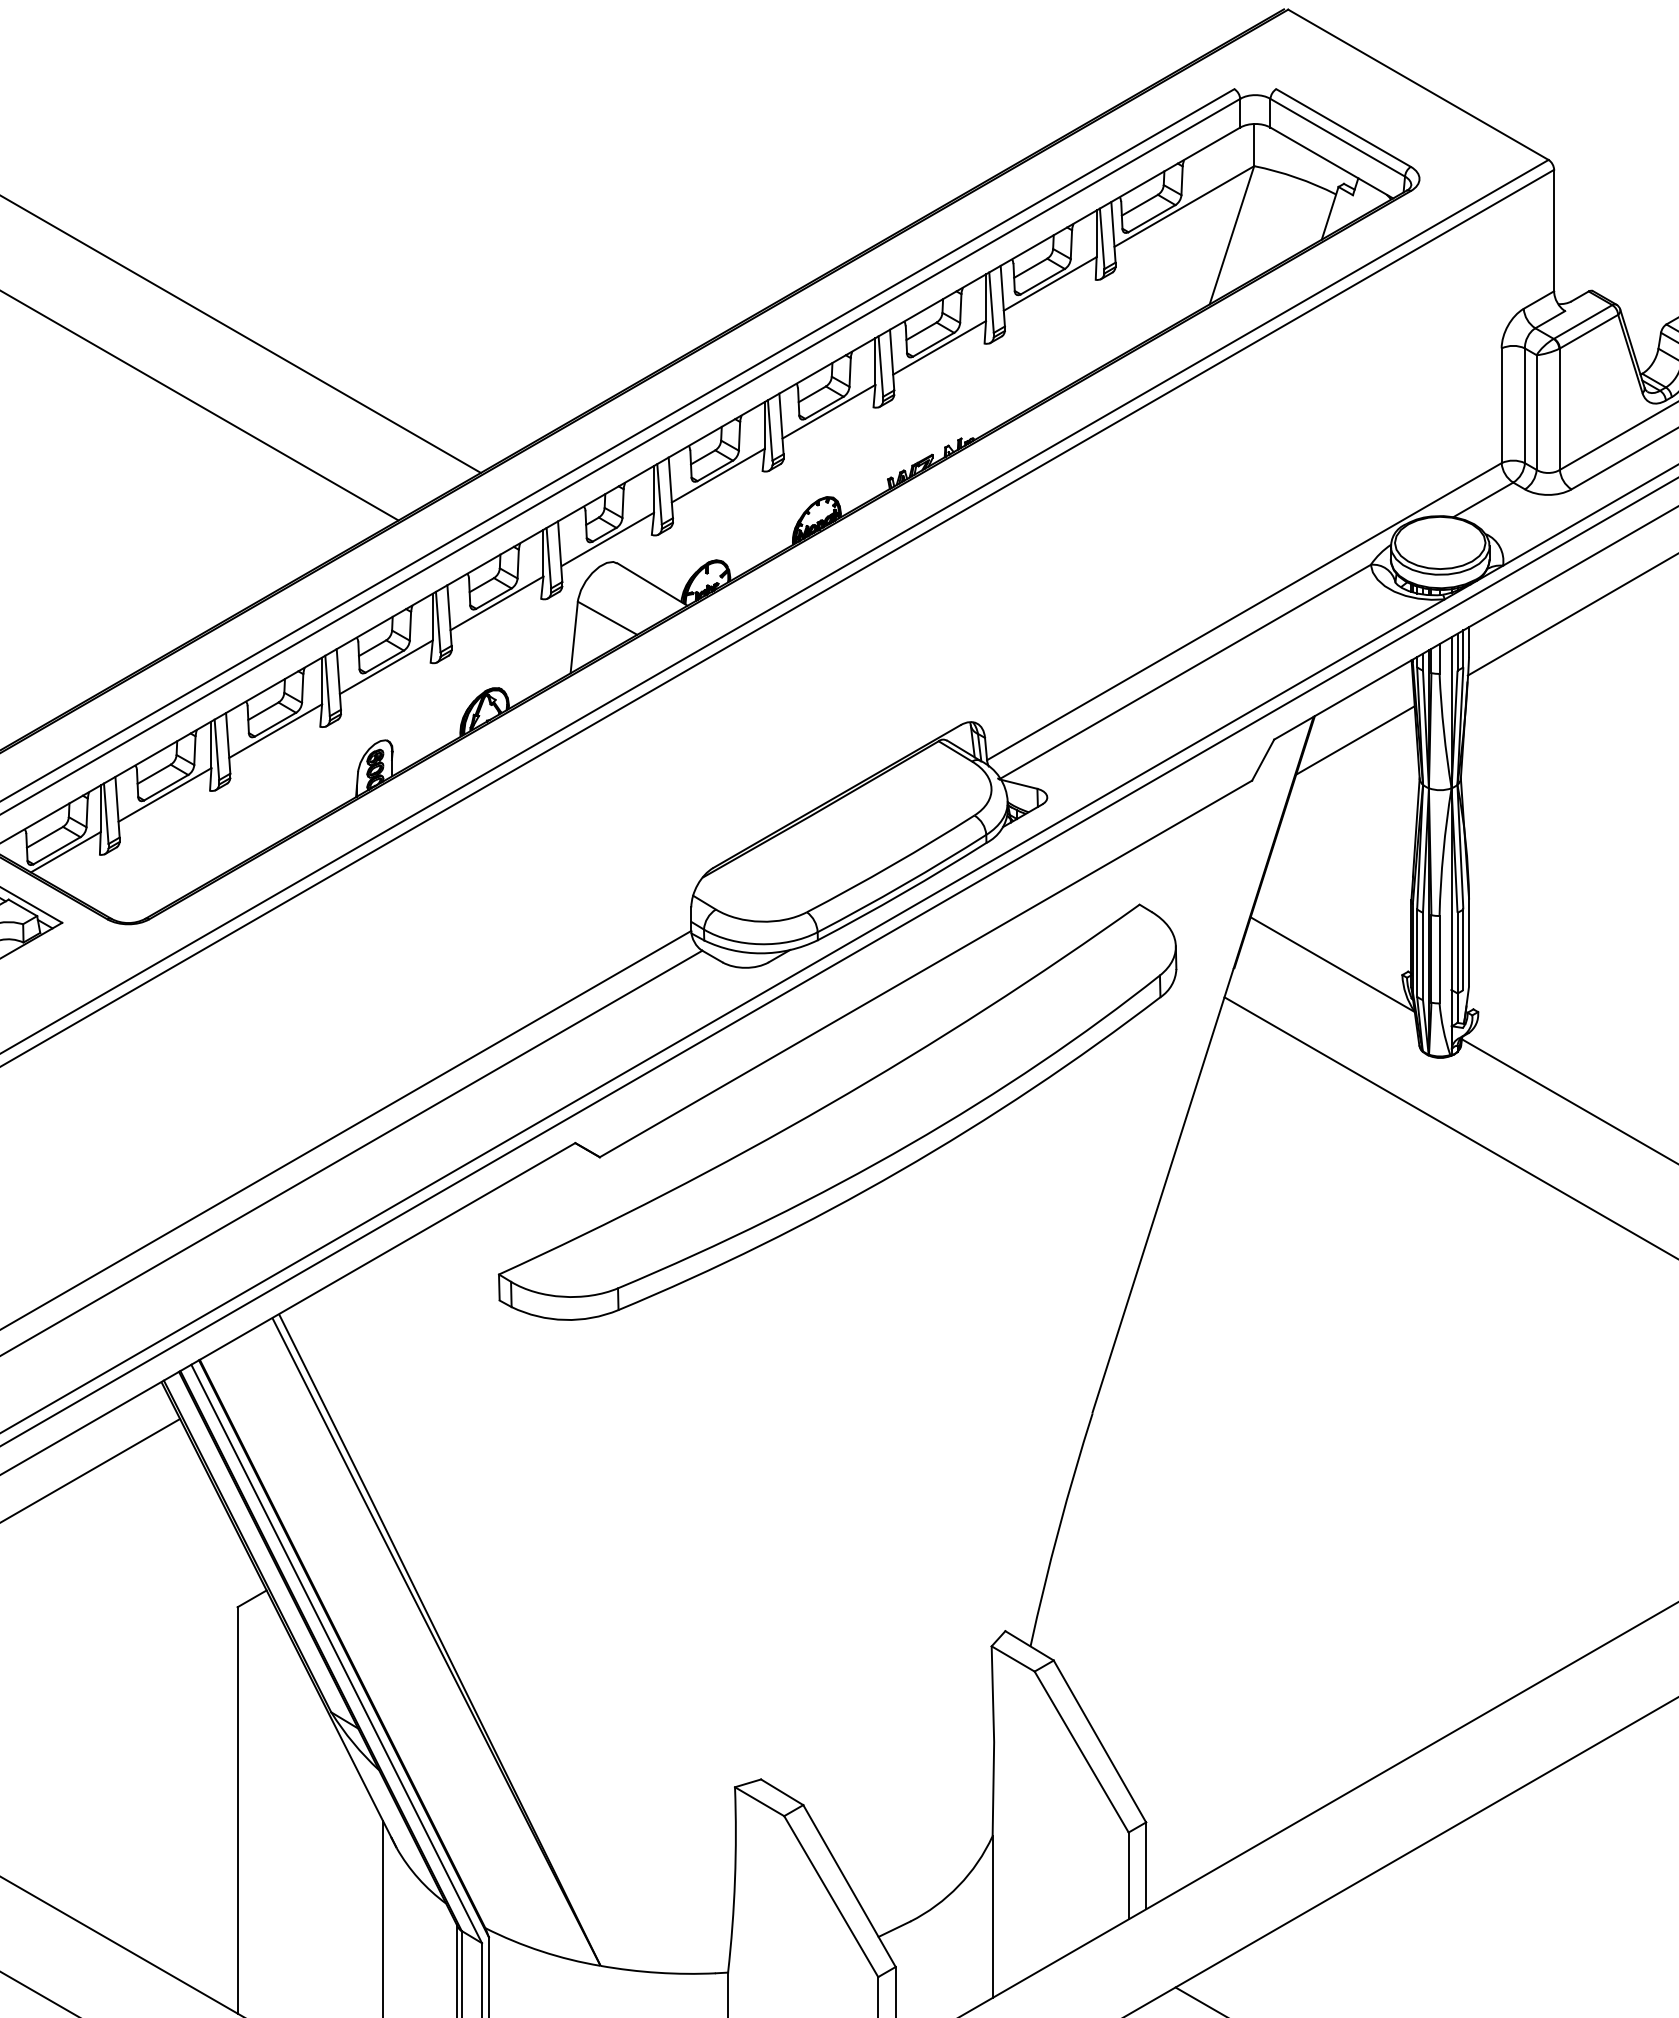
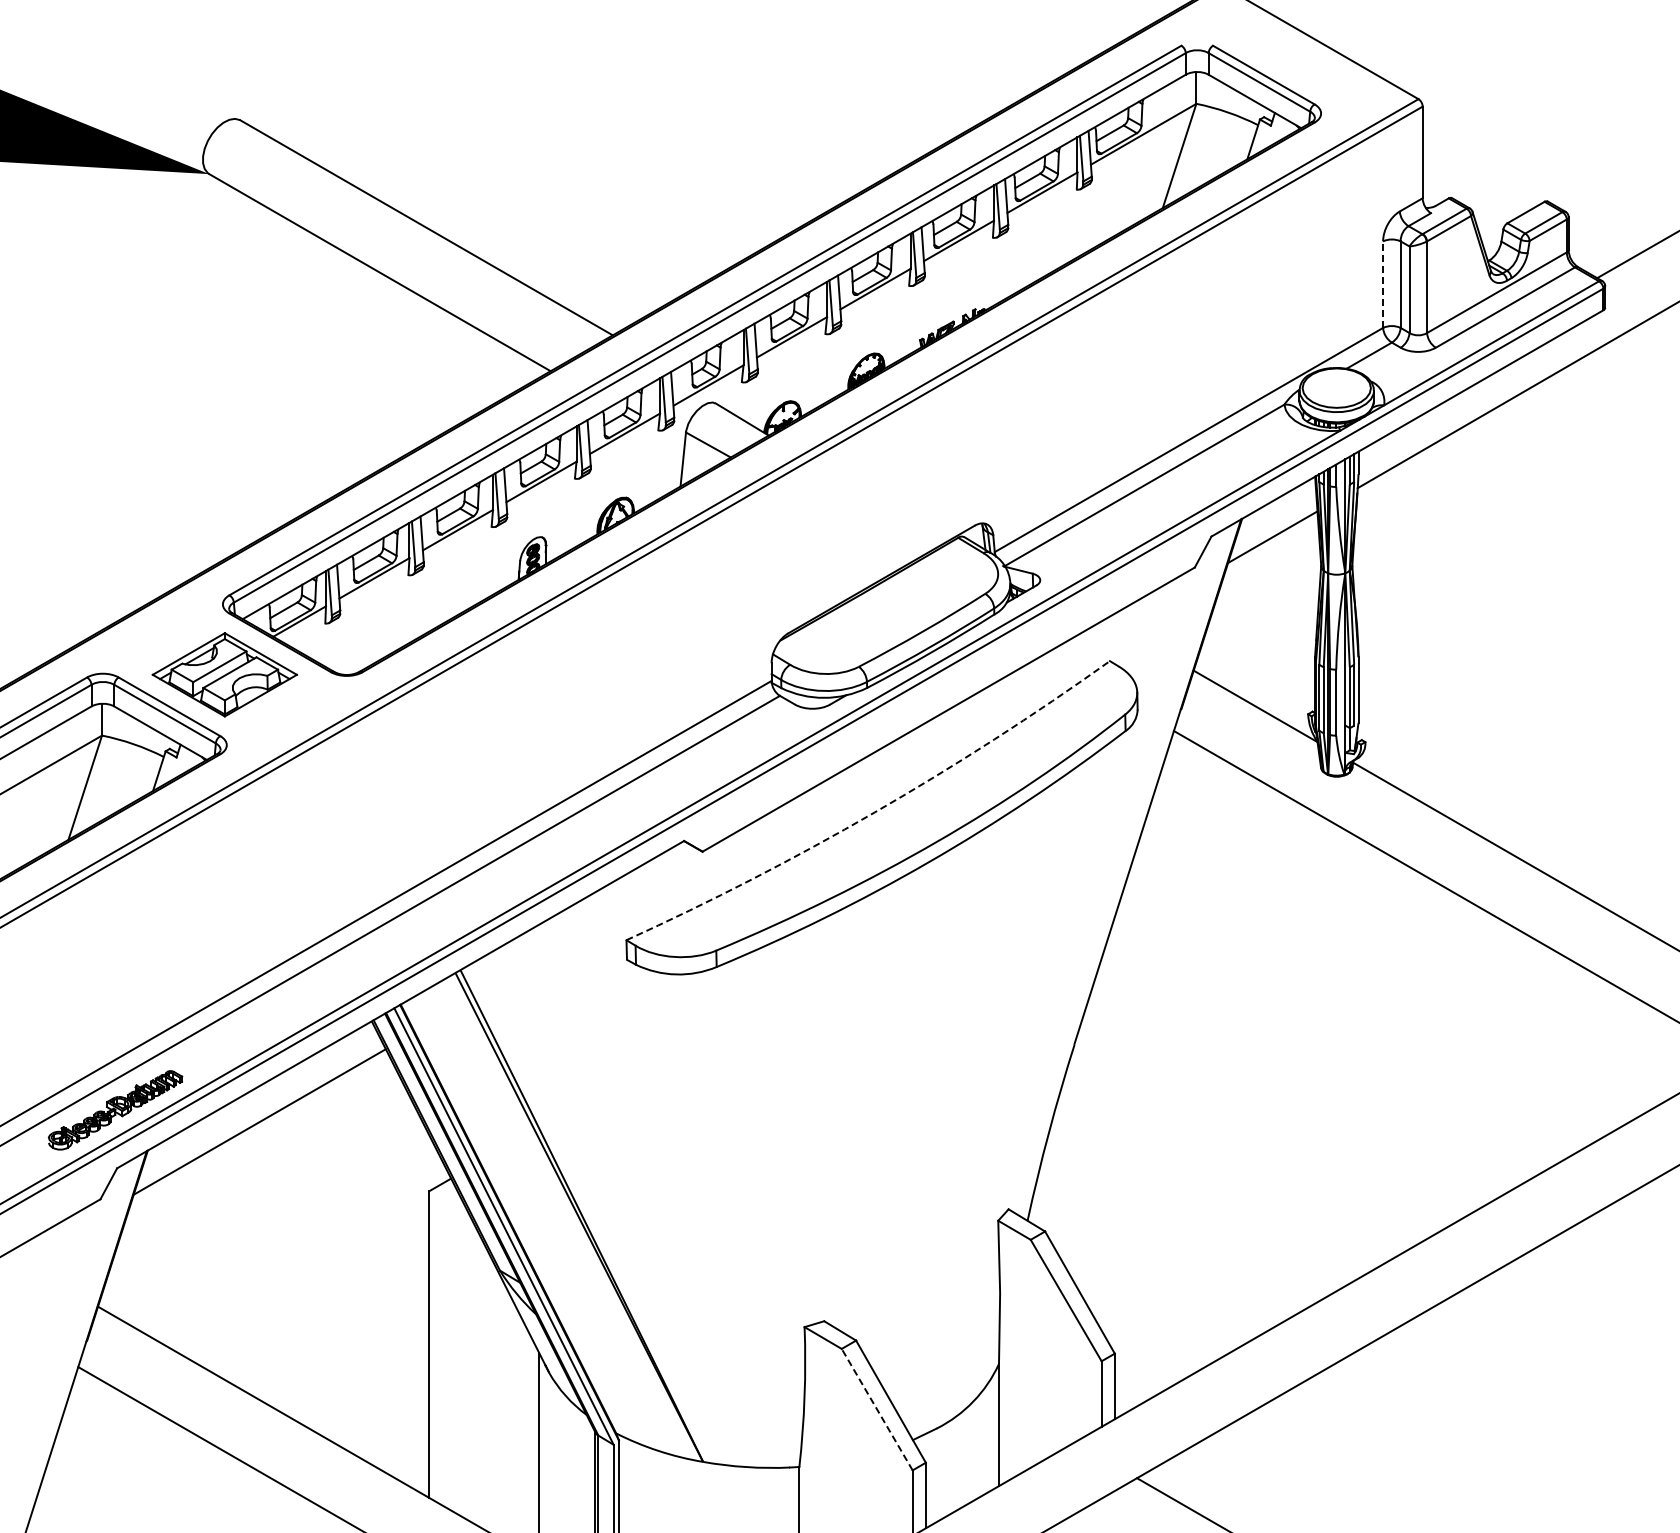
line: (1502, 405) -> (1383, 284), solid -> dashed
arc: (827, 1105) -> (874, 812), solid -> dashed
line: (830, 1896) -> (876, 1409), solid -> dashed

